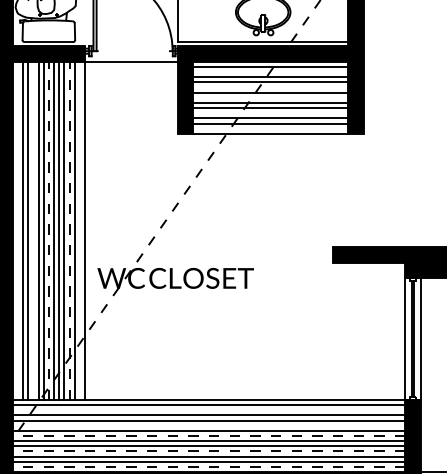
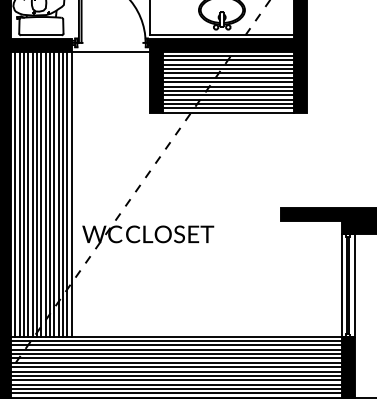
line: (270, 72) -> (228, 60), added
line: (270, 87) -> (228, 73), added
line: (270, 98) -> (228, 82), added
line: (270, 113) -> (228, 95), added
line: (270, 128) -> (228, 108), added
line: (18, 229) -> (15, 193), added
line: (33, 229) -> (28, 193), added
line: (49, 229) -> (41, 193), dashed -> solid
line: (69, 229) -> (58, 193), dashed -> solid
line: (79, 229) -> (67, 193), added
line: (208, 410) -> (175, 345), added
line: (208, 425) -> (175, 358), added
line: (208, 436) -> (175, 367), dashed -> solid
line: (208, 451) -> (175, 380), dashed -> solid
line: (208, 467) -> (175, 393), dashed -> solid

